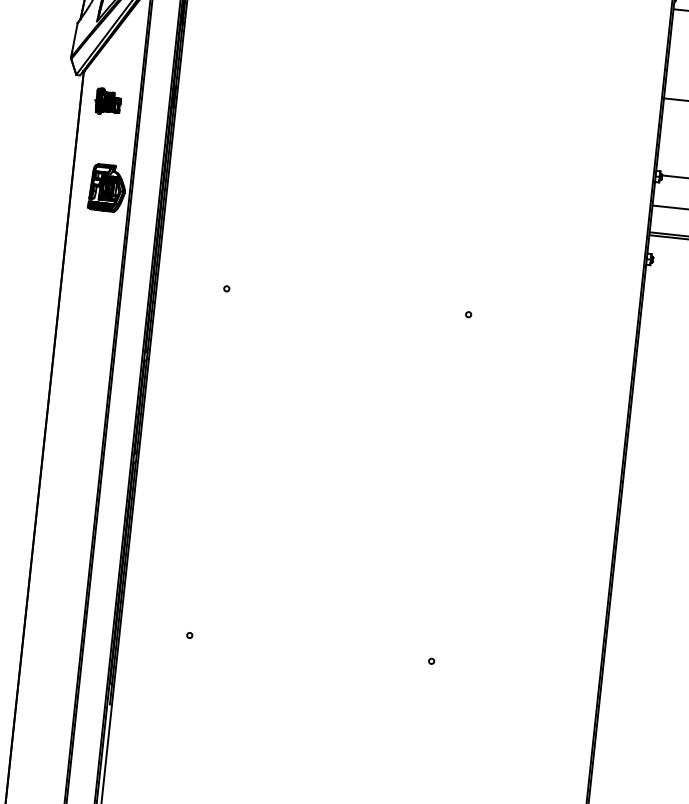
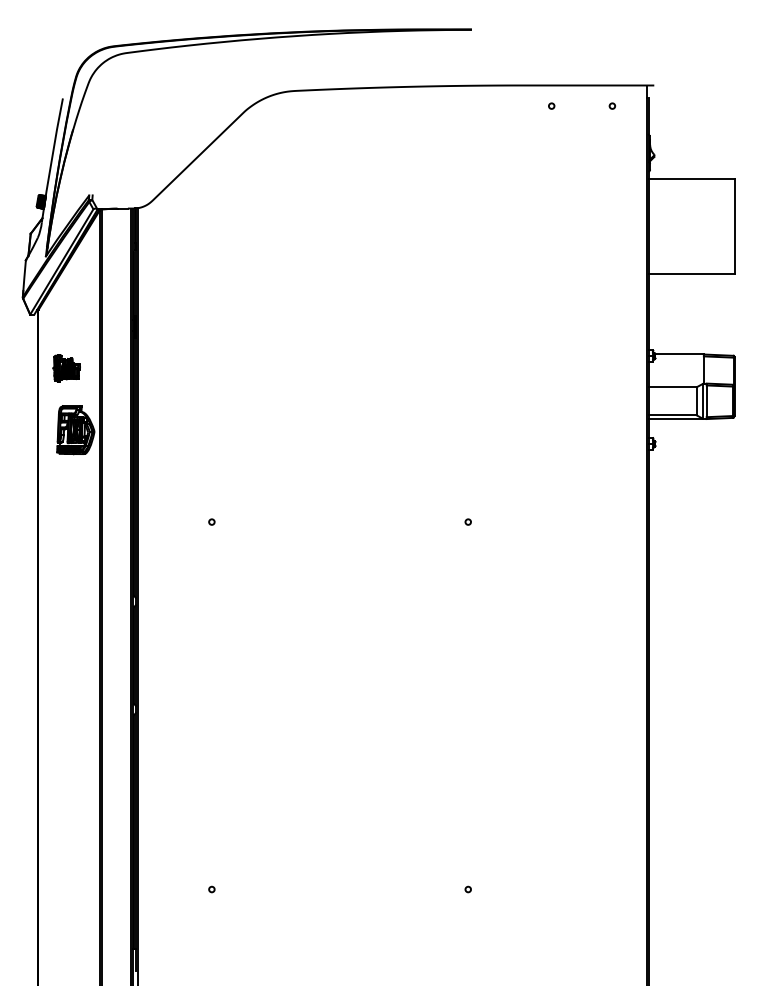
part: (108, 101) -> (66, 368), moved

